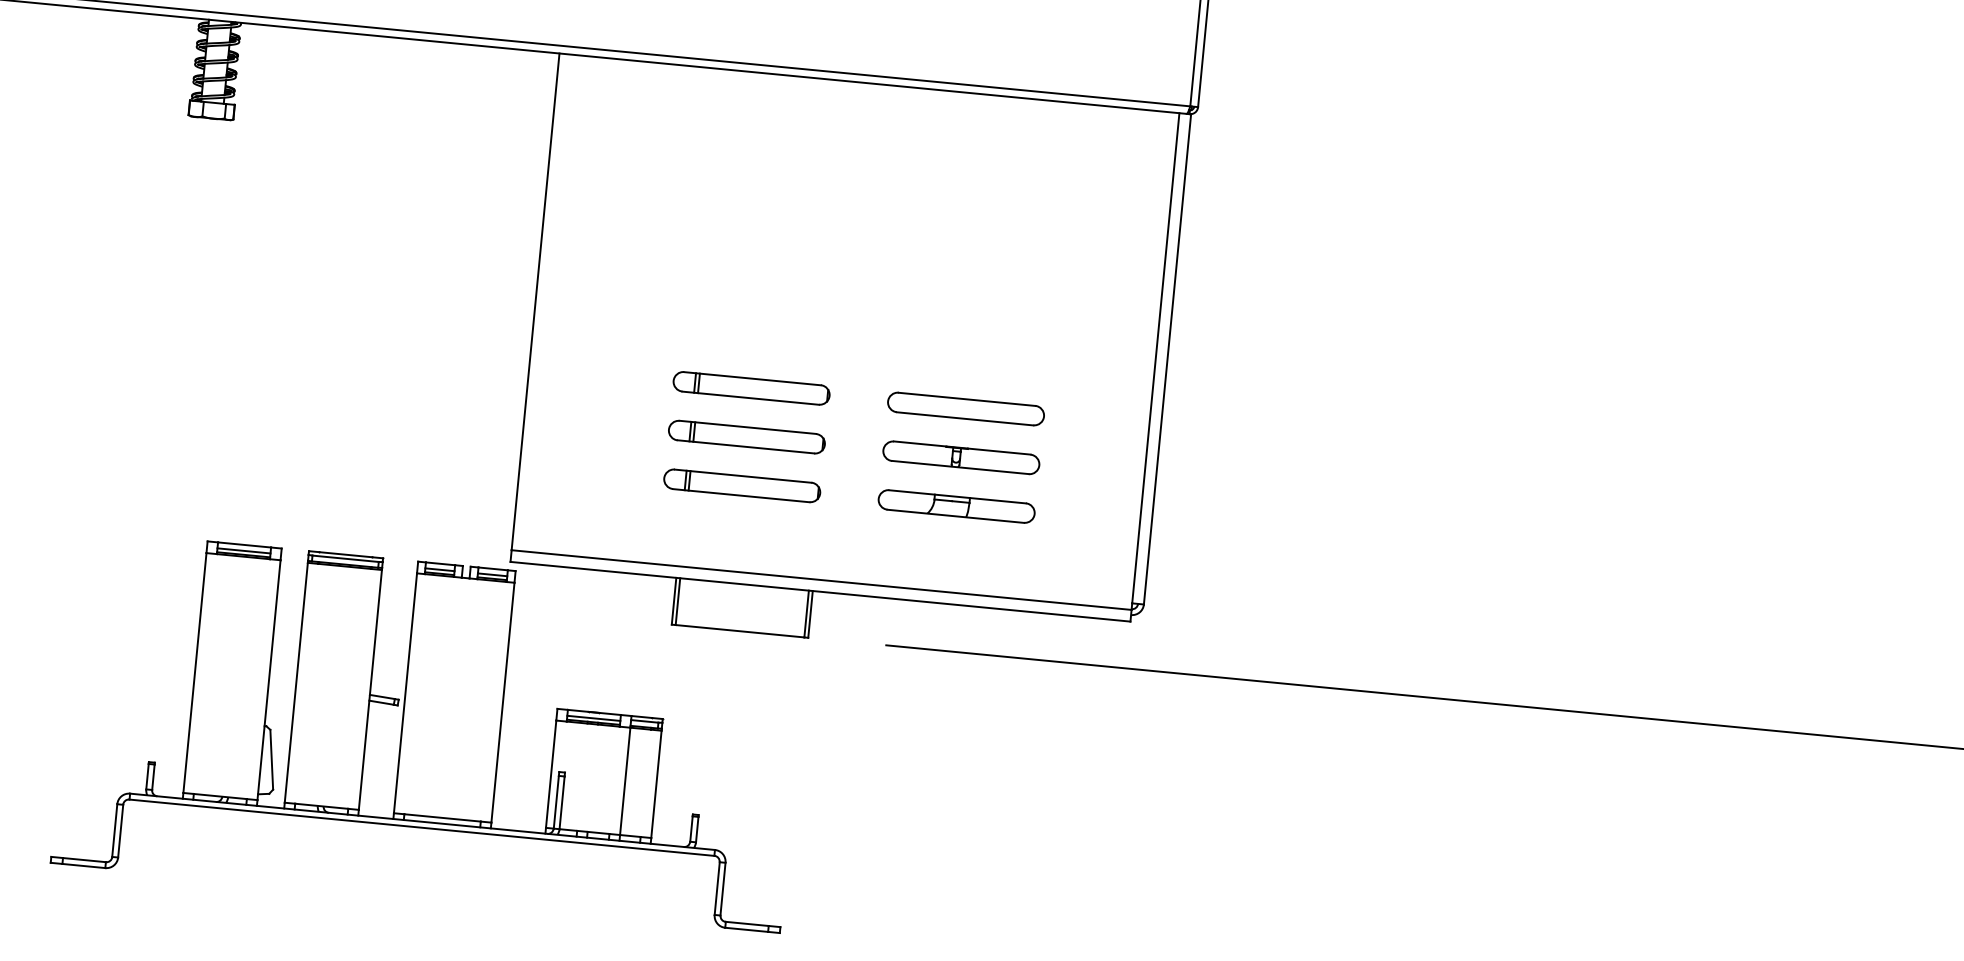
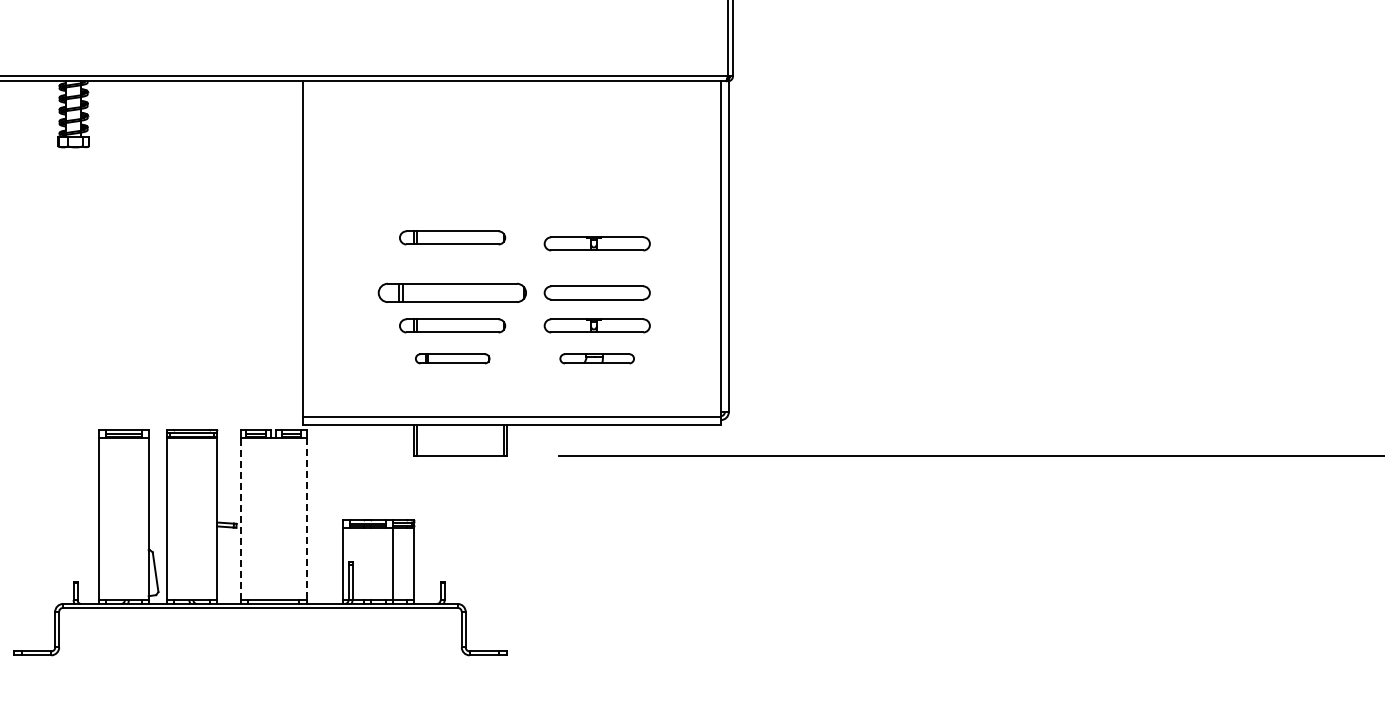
part: (759, 306) -> (452, 237), added
part: (971, 335) -> (596, 243), added
part: (751, 387) -> (452, 292), size x1.4
part: (742, 485) -> (452, 358), size x0.7
part: (955, 506) -> (596, 358), size x0.7
line: (405, 693) -> (240, 519), solid -> dashed
line: (502, 703) -> (306, 519), solid -> dashed

